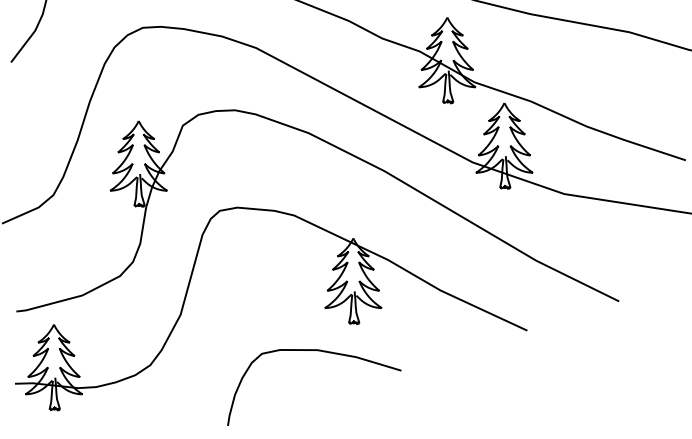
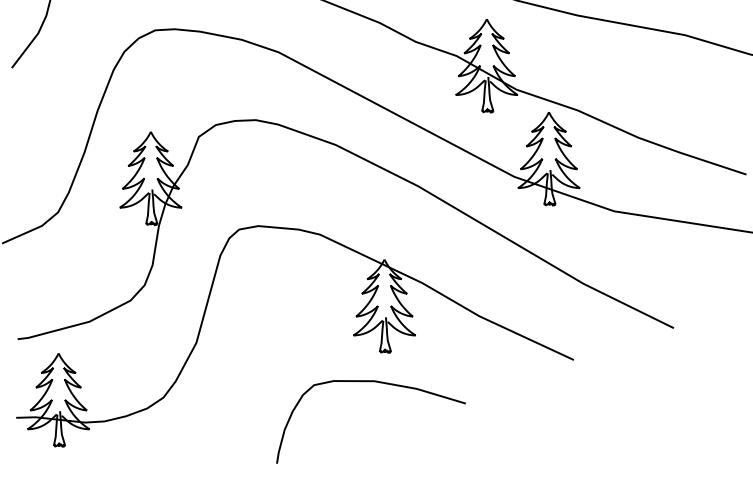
curve: (313, 351) -> (370, 382), moved

